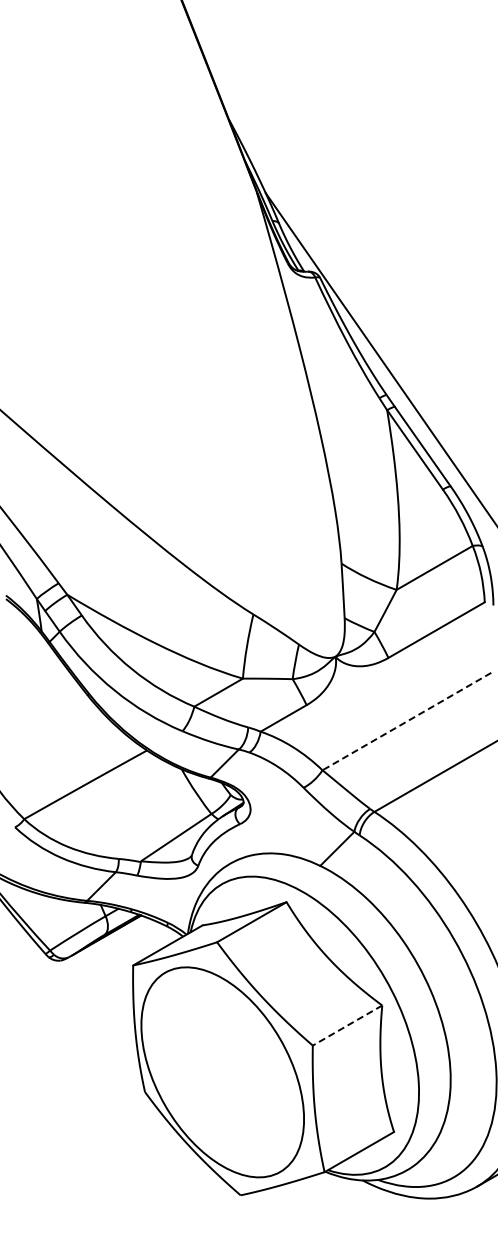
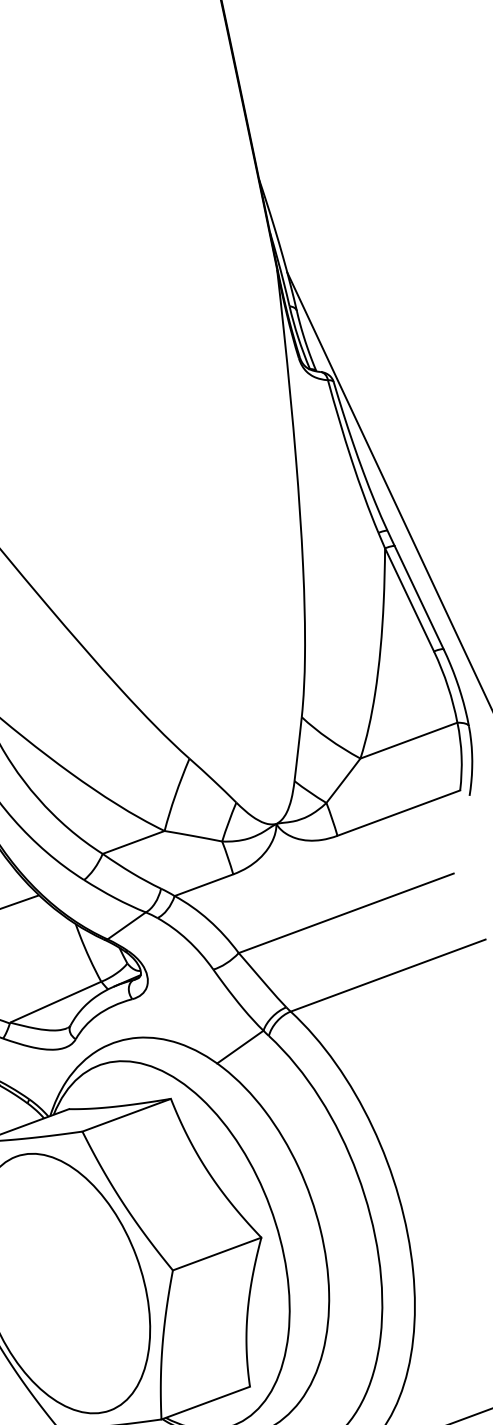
line: (406, 721) -> (345, 913), dashed -> solid
line: (347, 1025) -> (217, 1253), dashed -> solid

